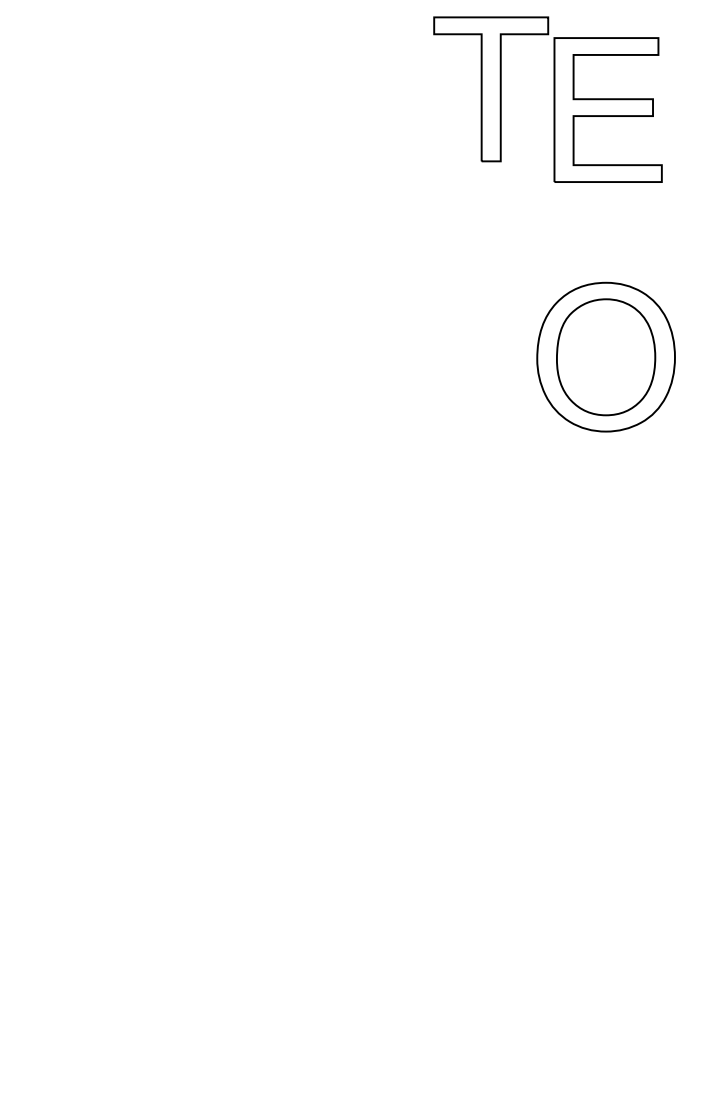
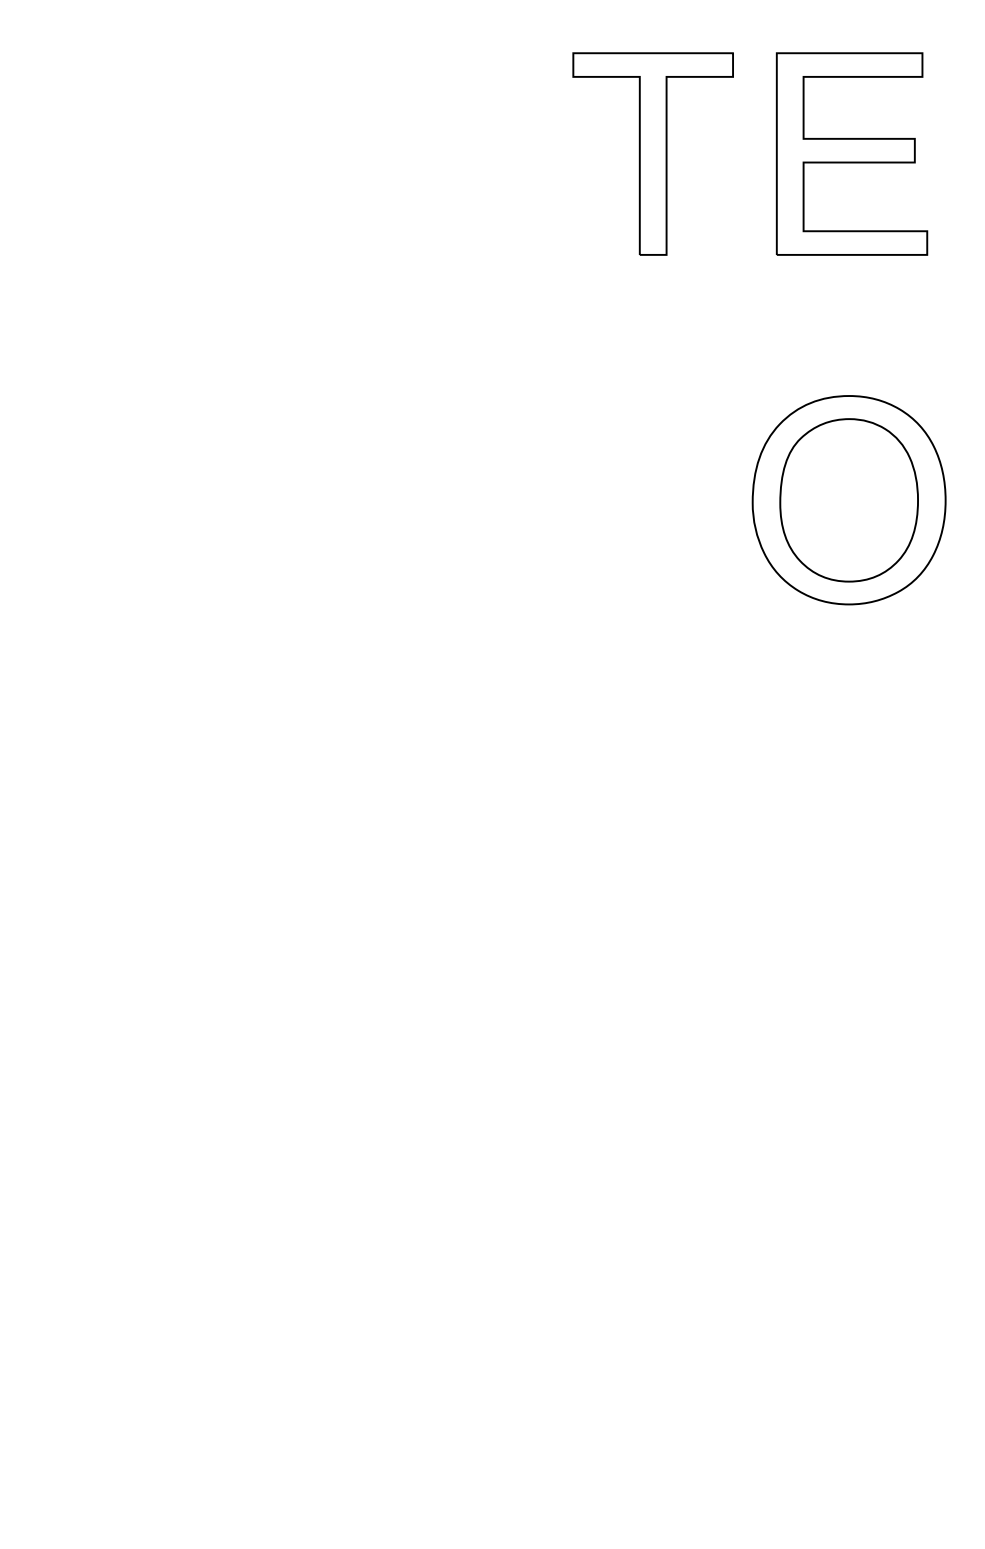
part: (490, 88) -> (652, 153), moved

